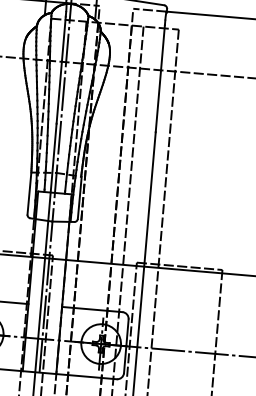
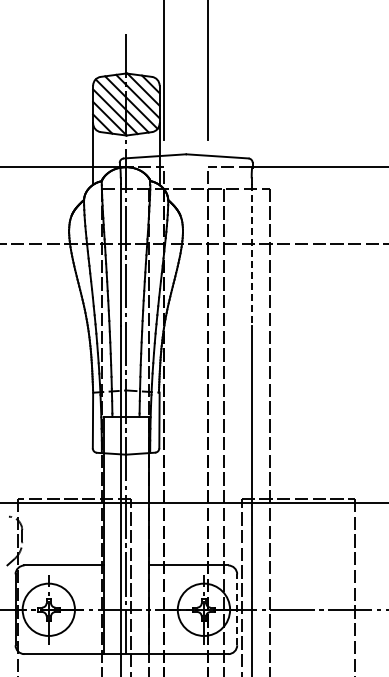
line: (160, 78) -> (251, 255), solid -> dashed
line: (126, 346) -> (237, 609), solid -> dashed

